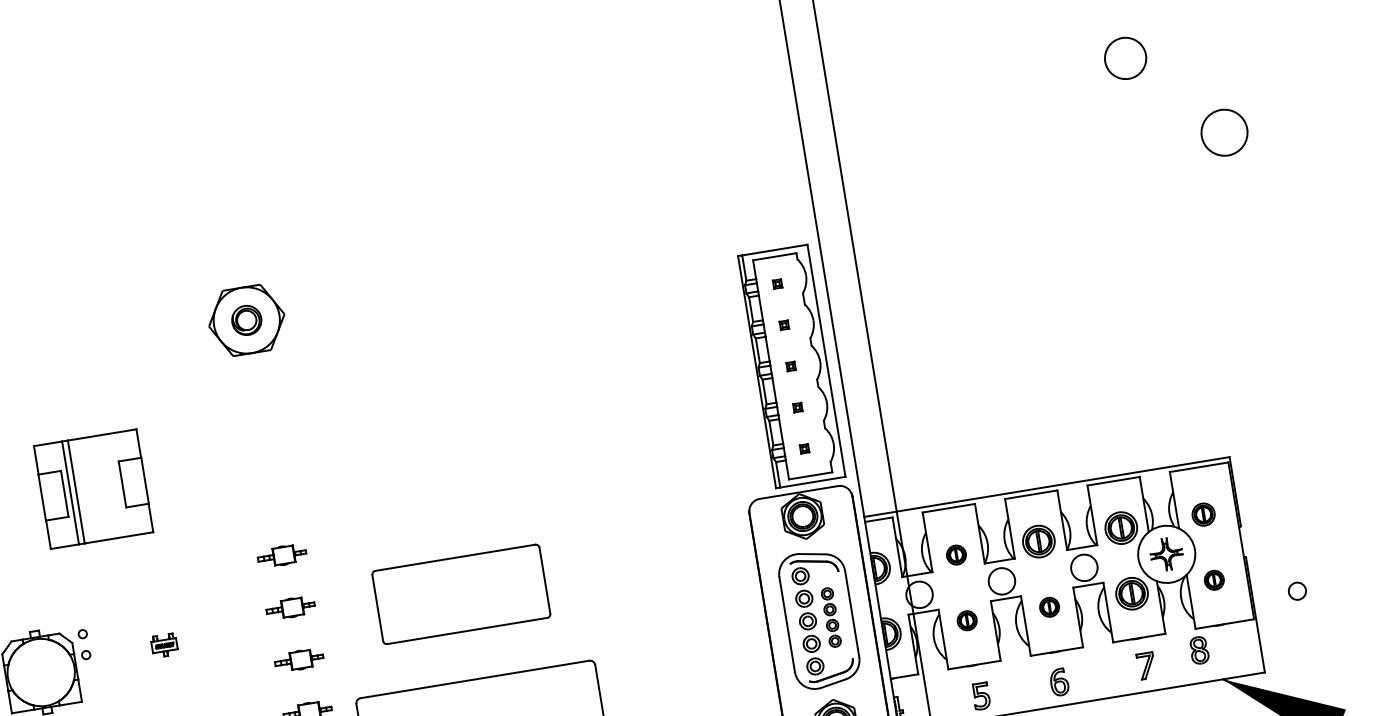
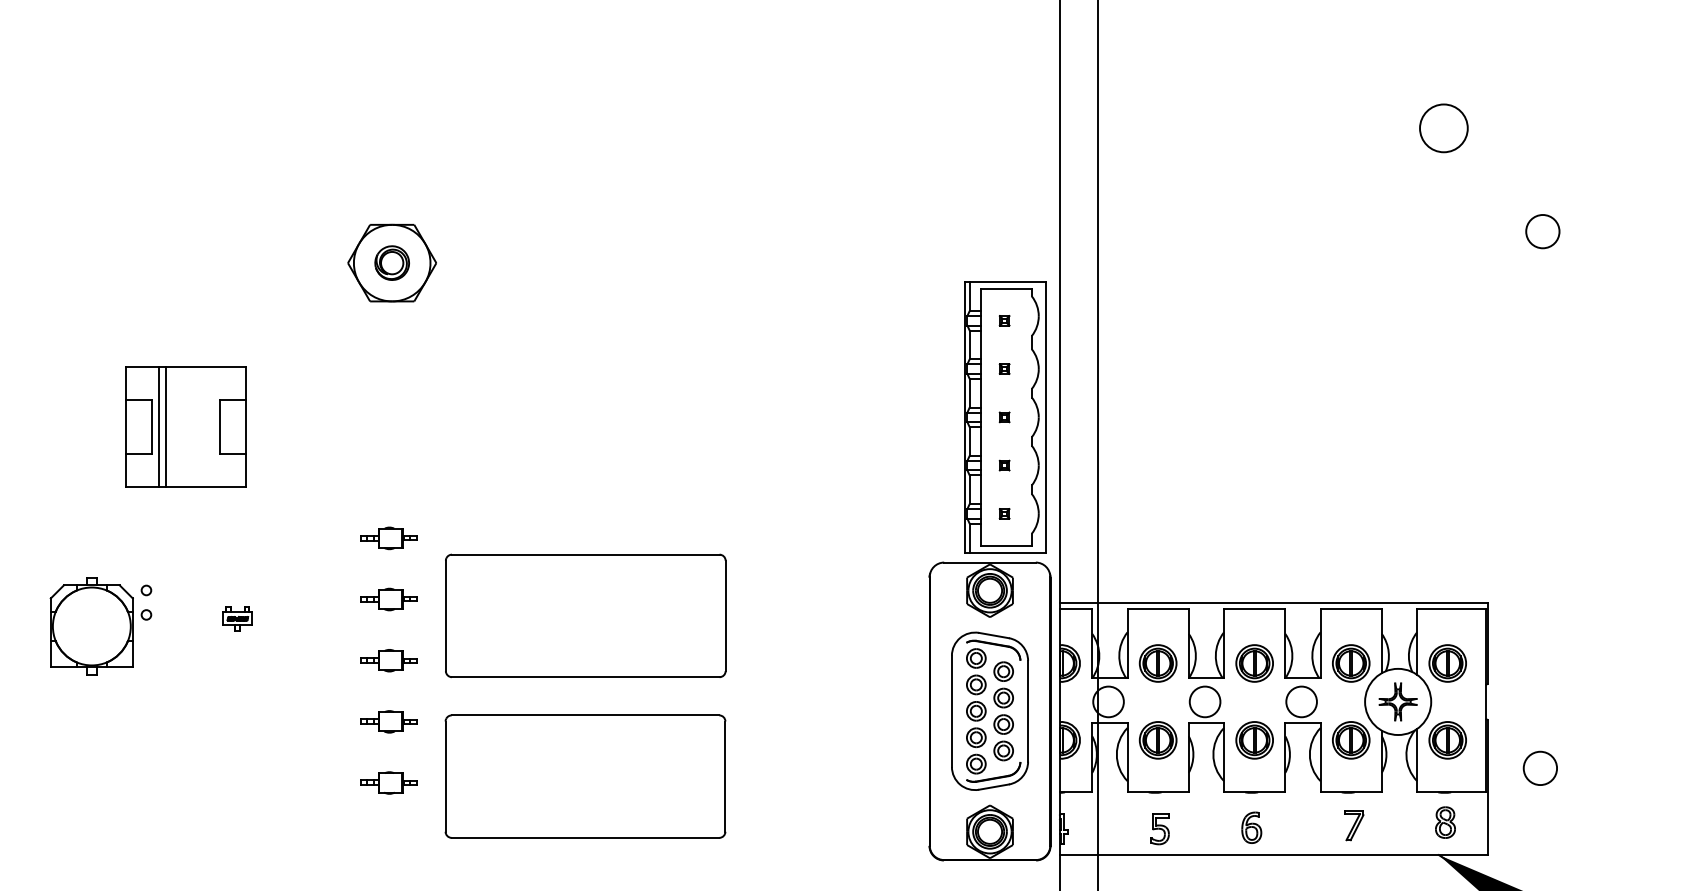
circle: (1224, 132) -> (1542, 231), size x0.62
part: (1203, 514) -> (1447, 663), size x1.43
part: (955, 555) -> (1157, 663), size x1.67
part: (1214, 580) -> (1447, 740), size x1.67
circle: (1297, 591) -> (1540, 768), size x1.67
part: (461, 594) -> (585, 615), size x1.43
part: (1049, 607) -> (1254, 740), size x1.67
part: (831, 617) -> (1003, 711), size x1.43
part: (966, 620) -> (1157, 740), size x1.67
part: (1199, 650) -> (1445, 822), moved

